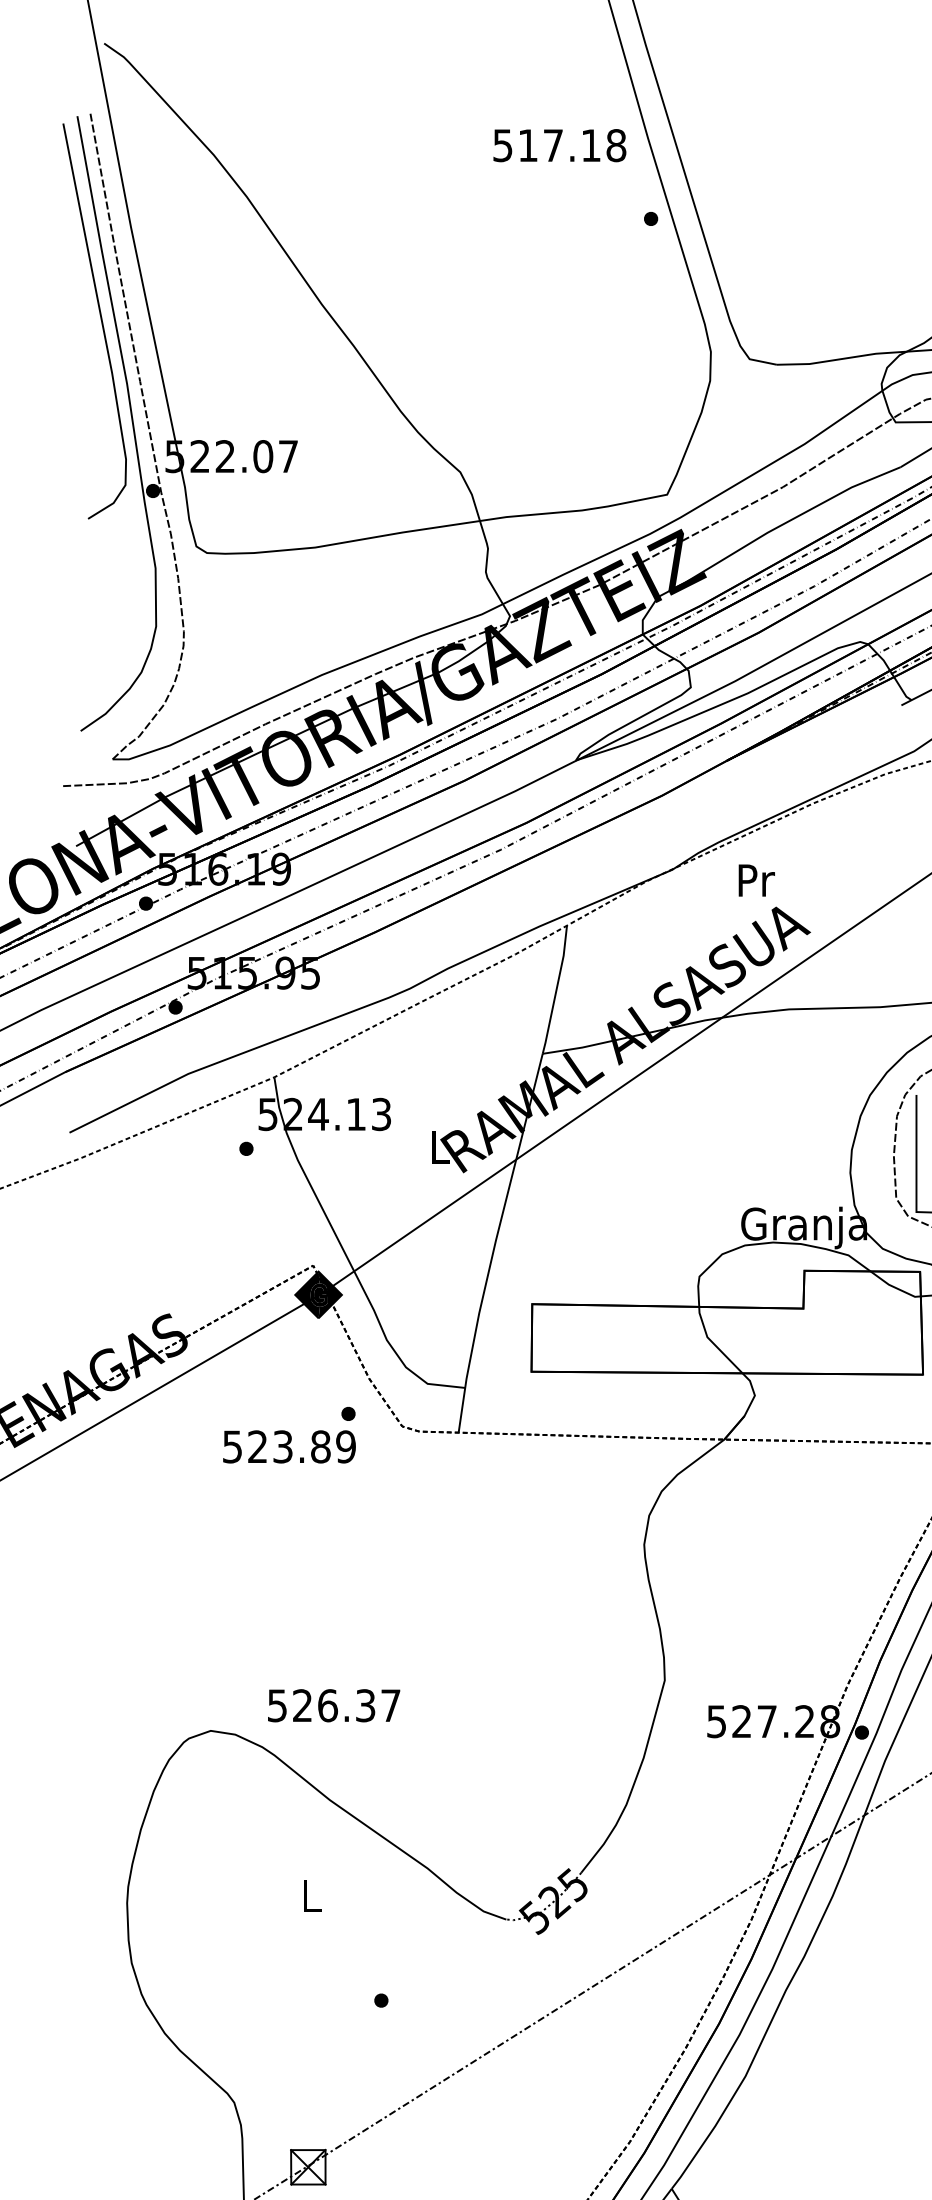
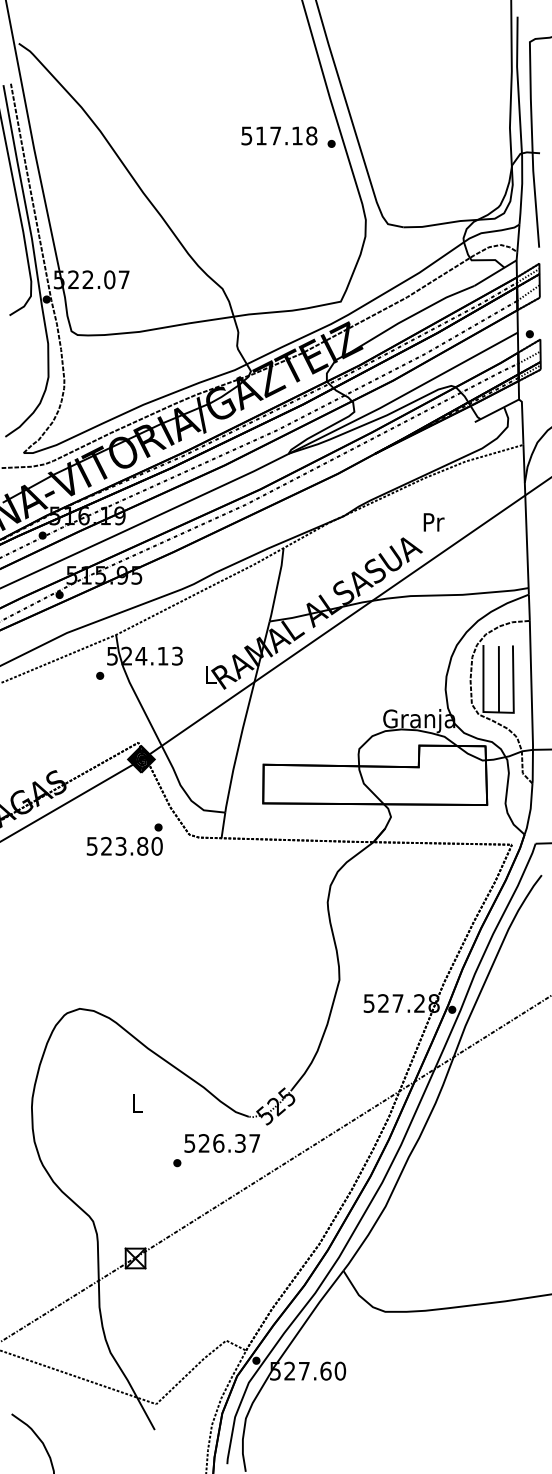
text: (559, 144) -> (279, 135), moved
text: (755, 880) -> (433, 522), moved
text: (344, 1447) -> (156, 846), 523.89 -> 523.80
text: (332, 1705) -> (221, 1143), moved

